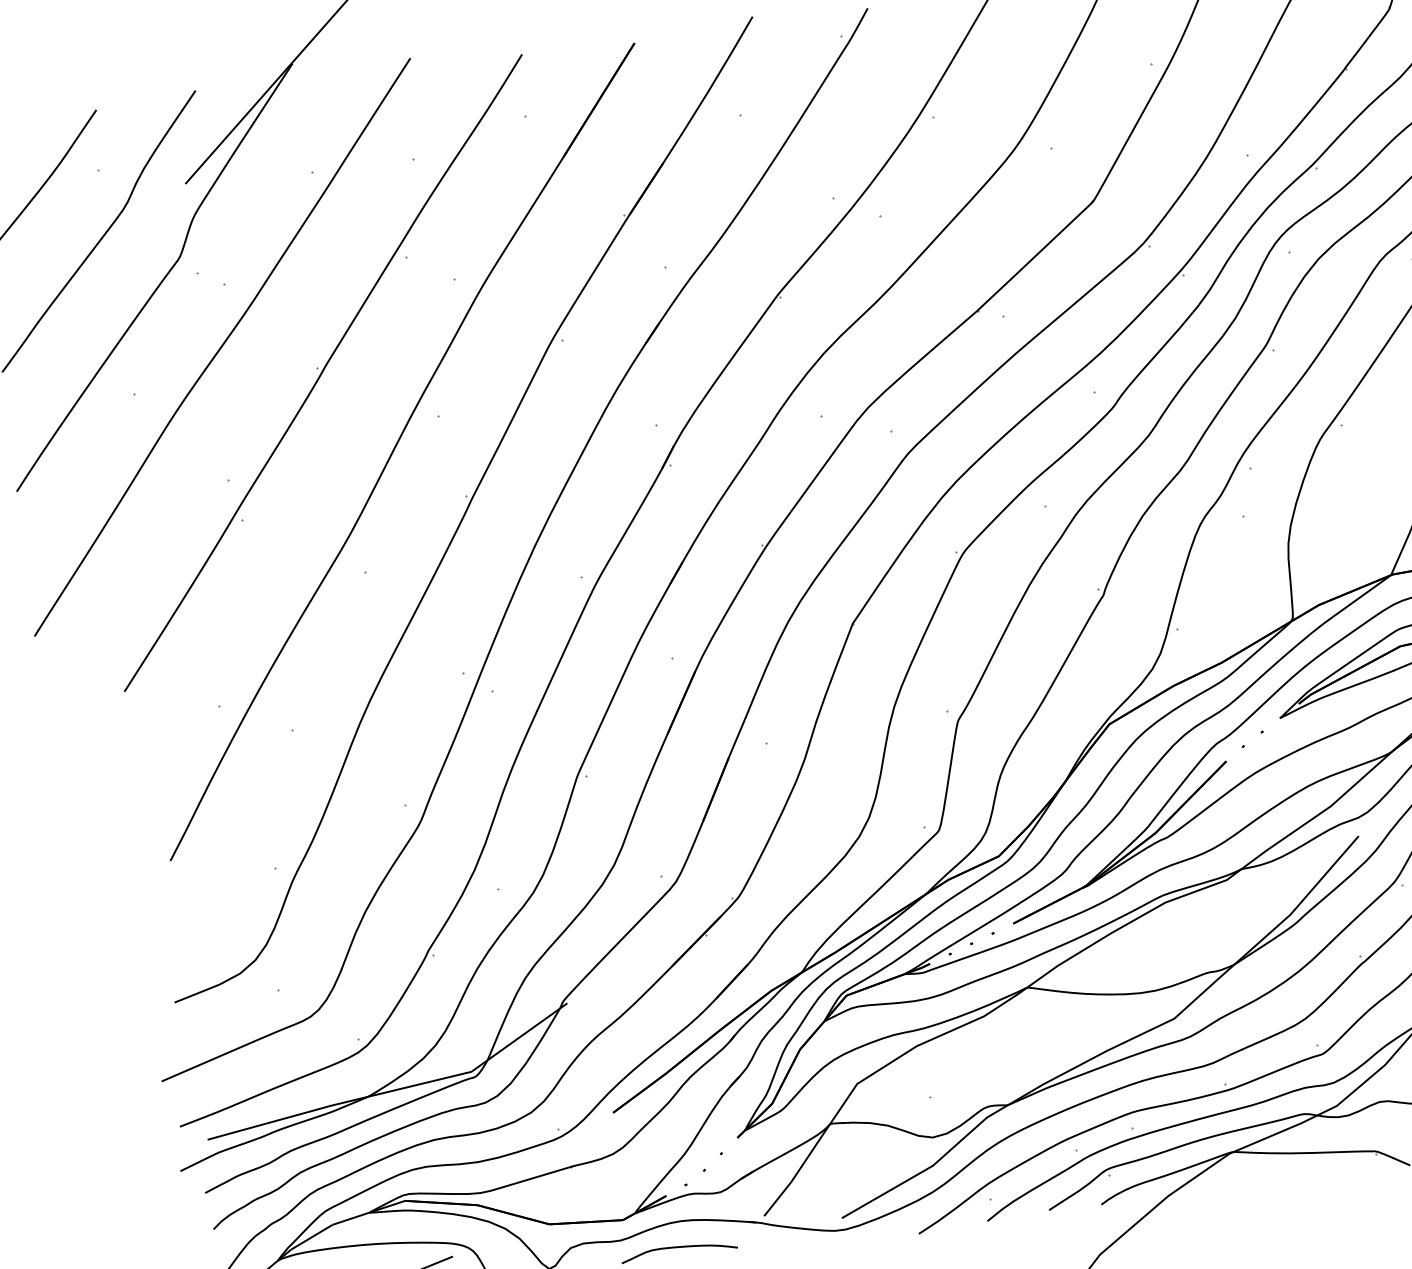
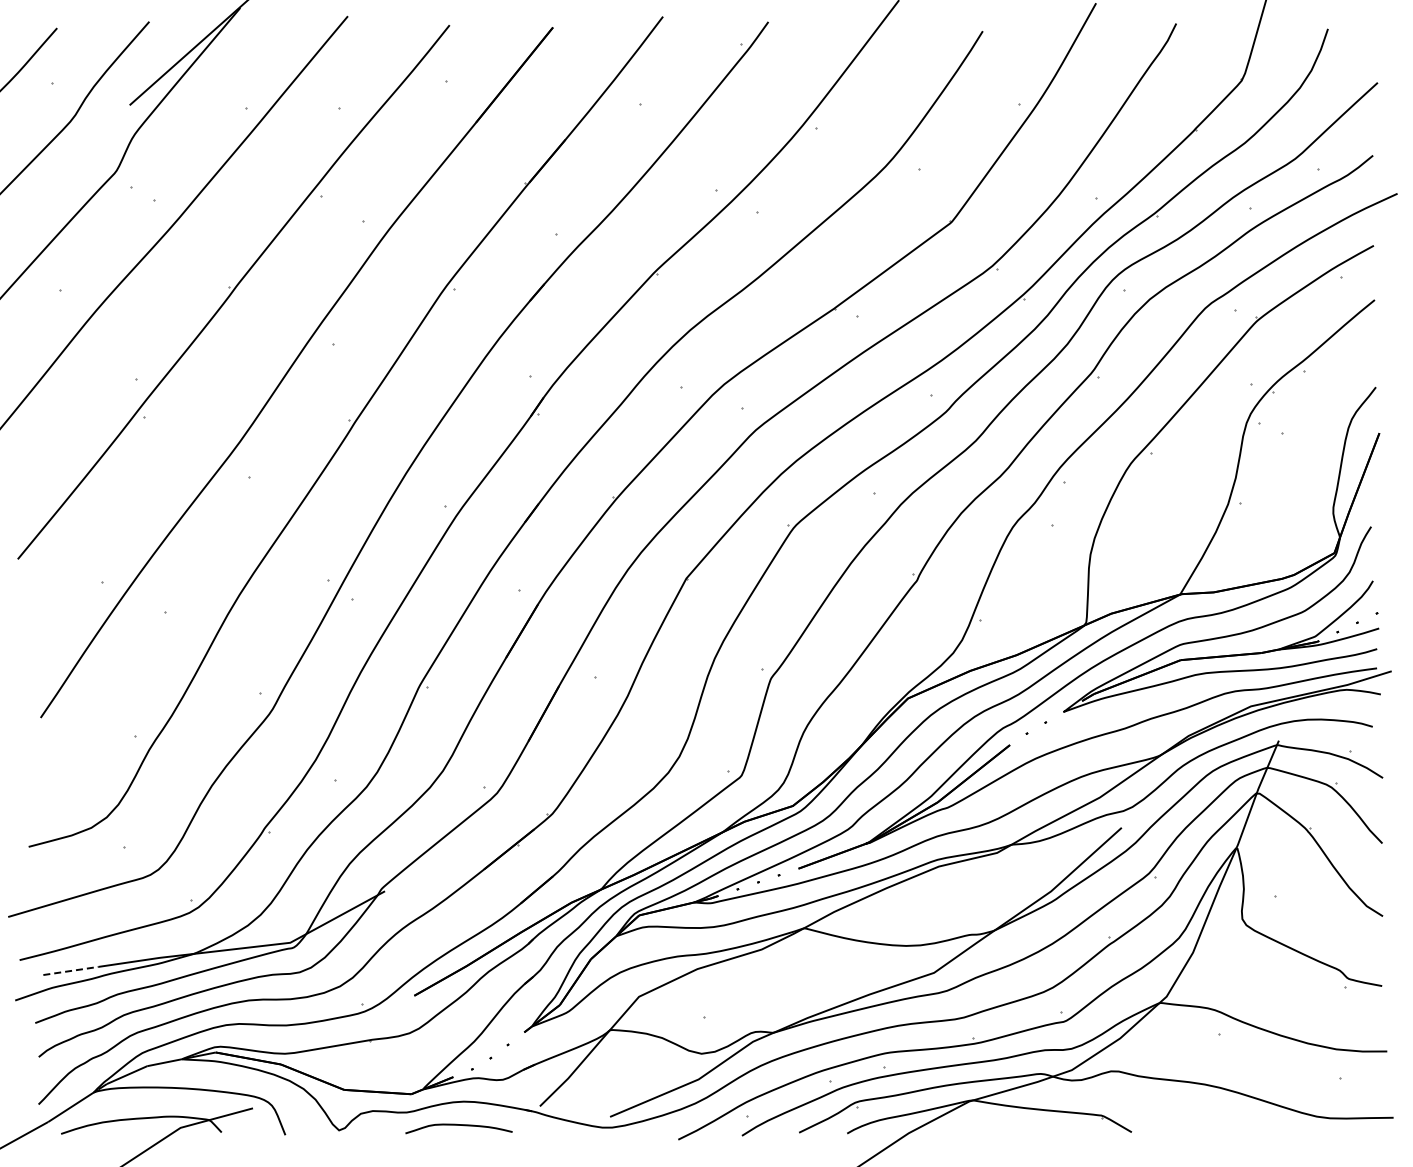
line: (236, 1131) -> (70, 970), solid -> dashed

